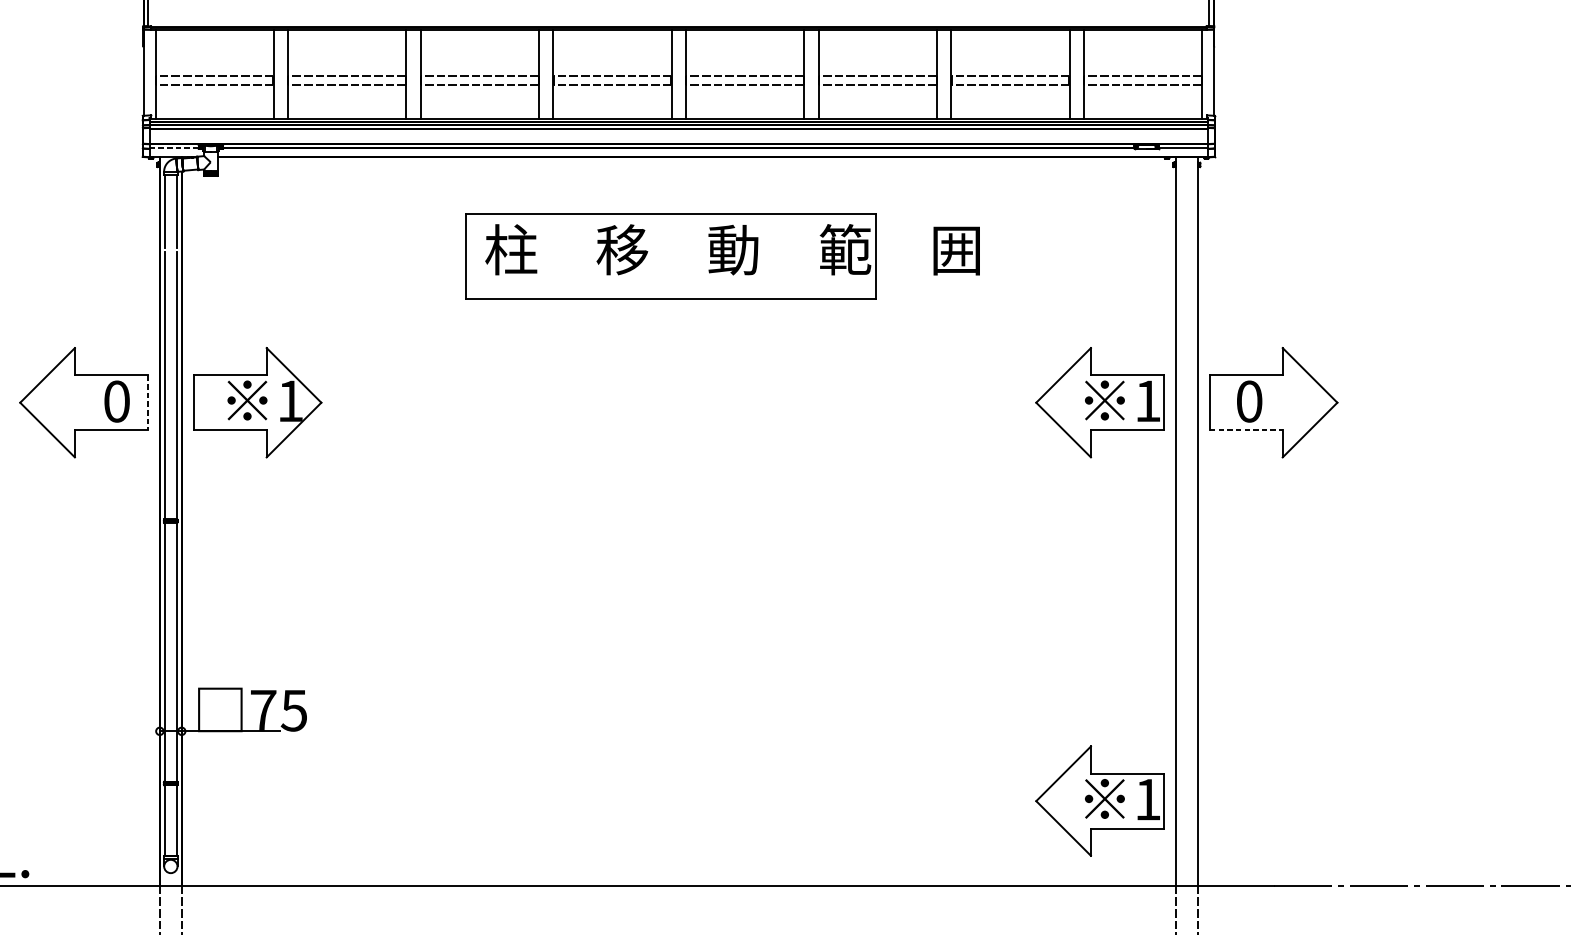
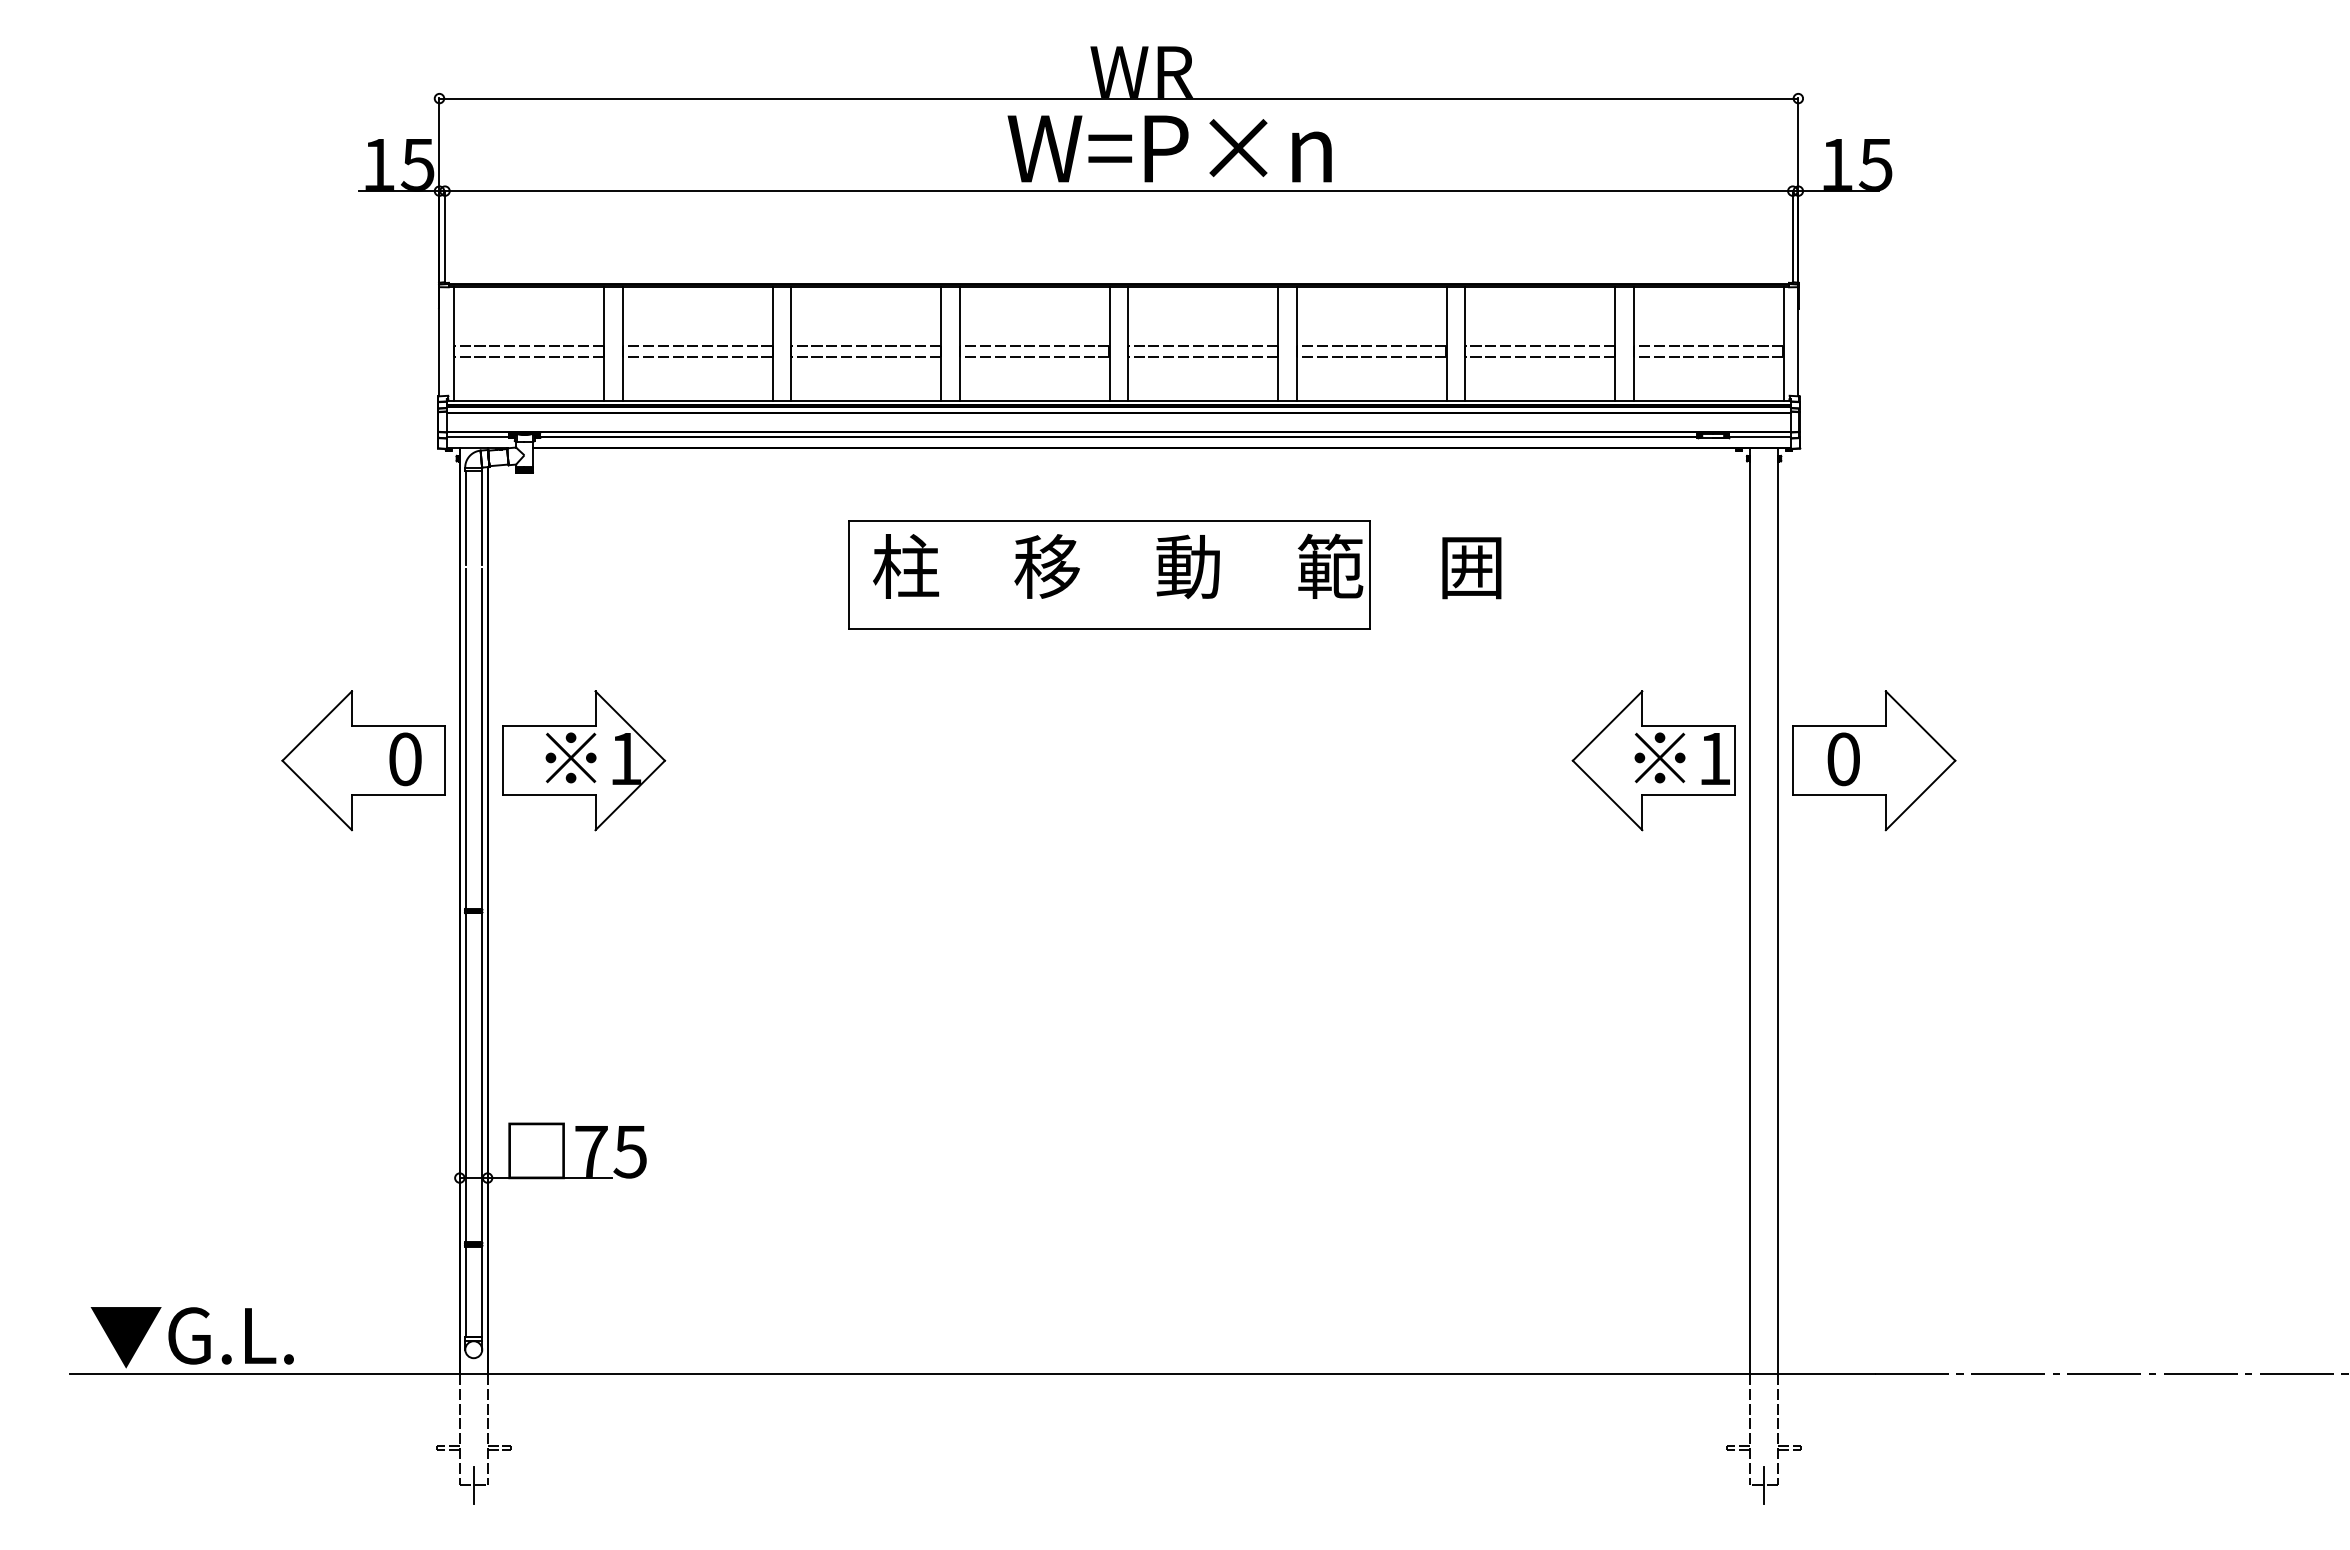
line: (173, 148) -> (477, 437), dashed -> solid
line: (147, 402) -> (444, 760), dashed -> solid
line: (1247, 430) -> (1840, 795), dashed -> solid
part: (1099, 800) -> (1653, 1266), removed

